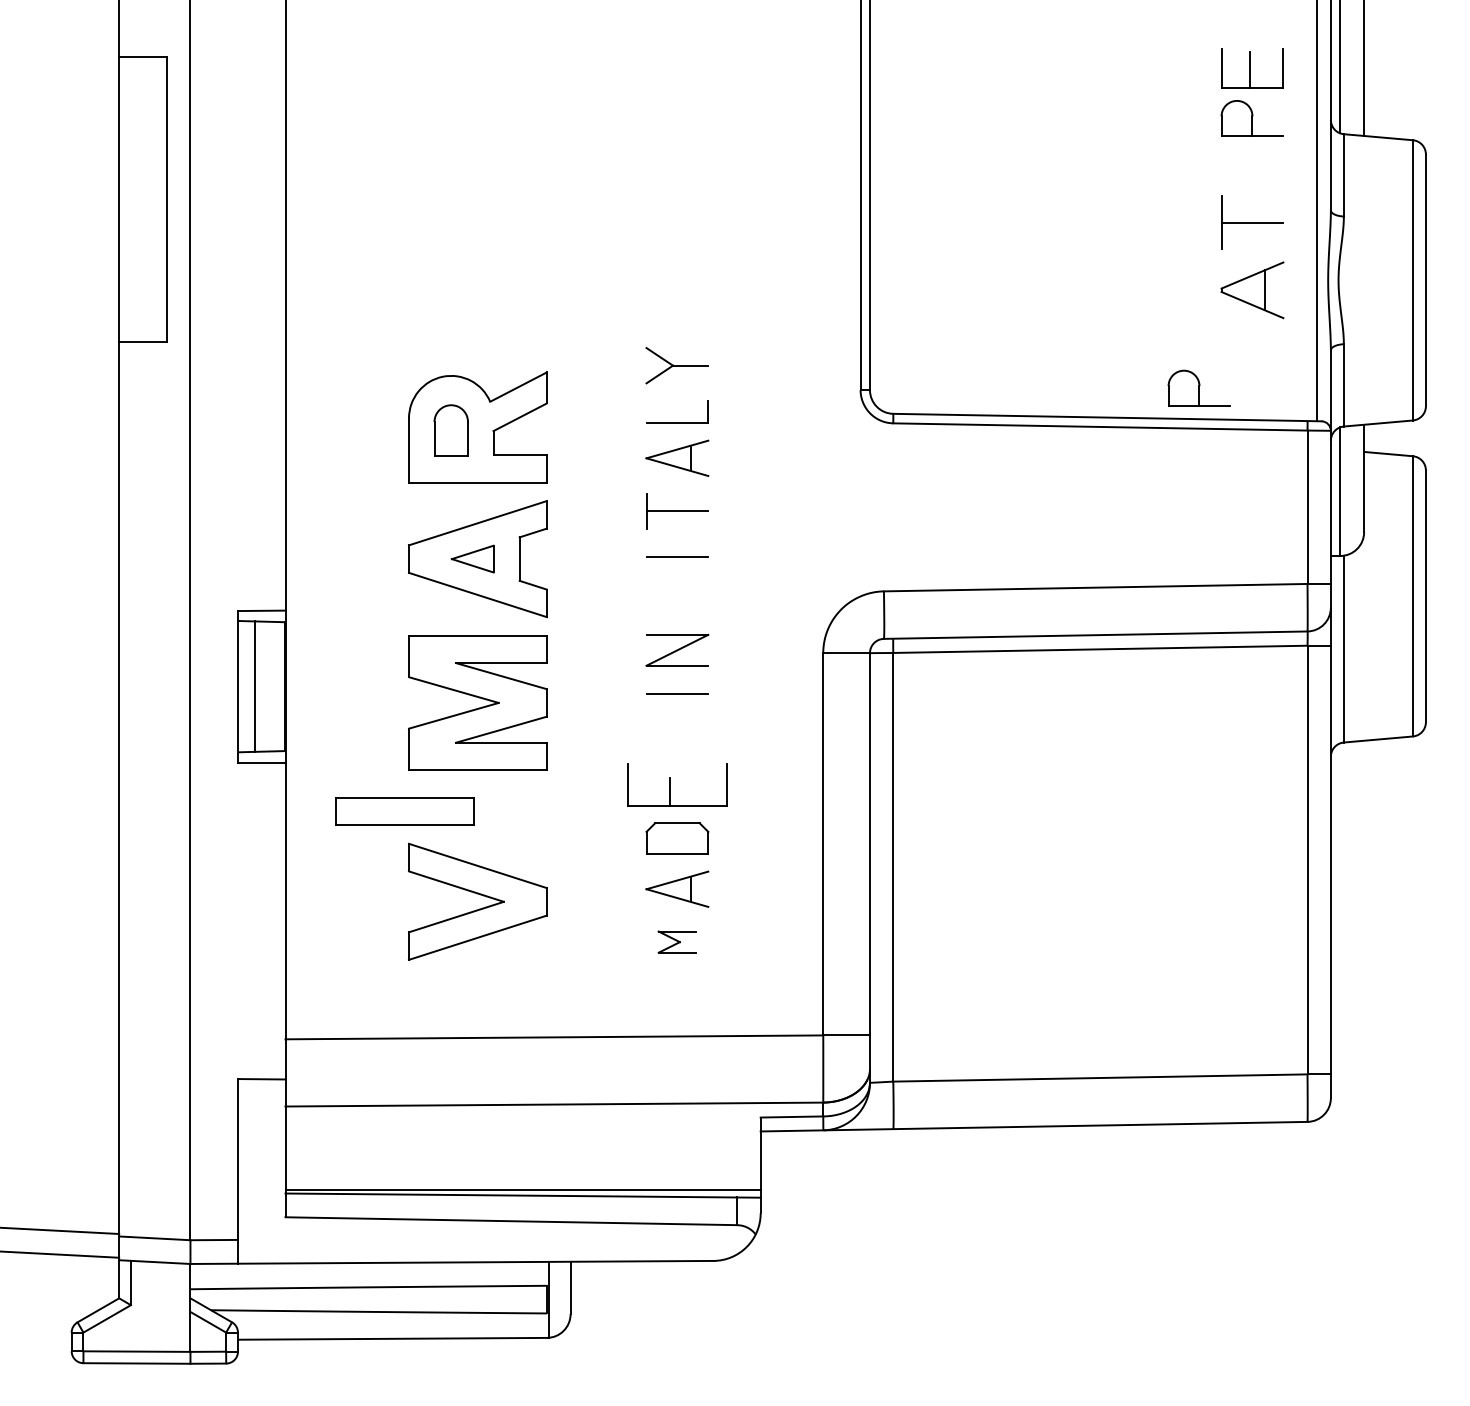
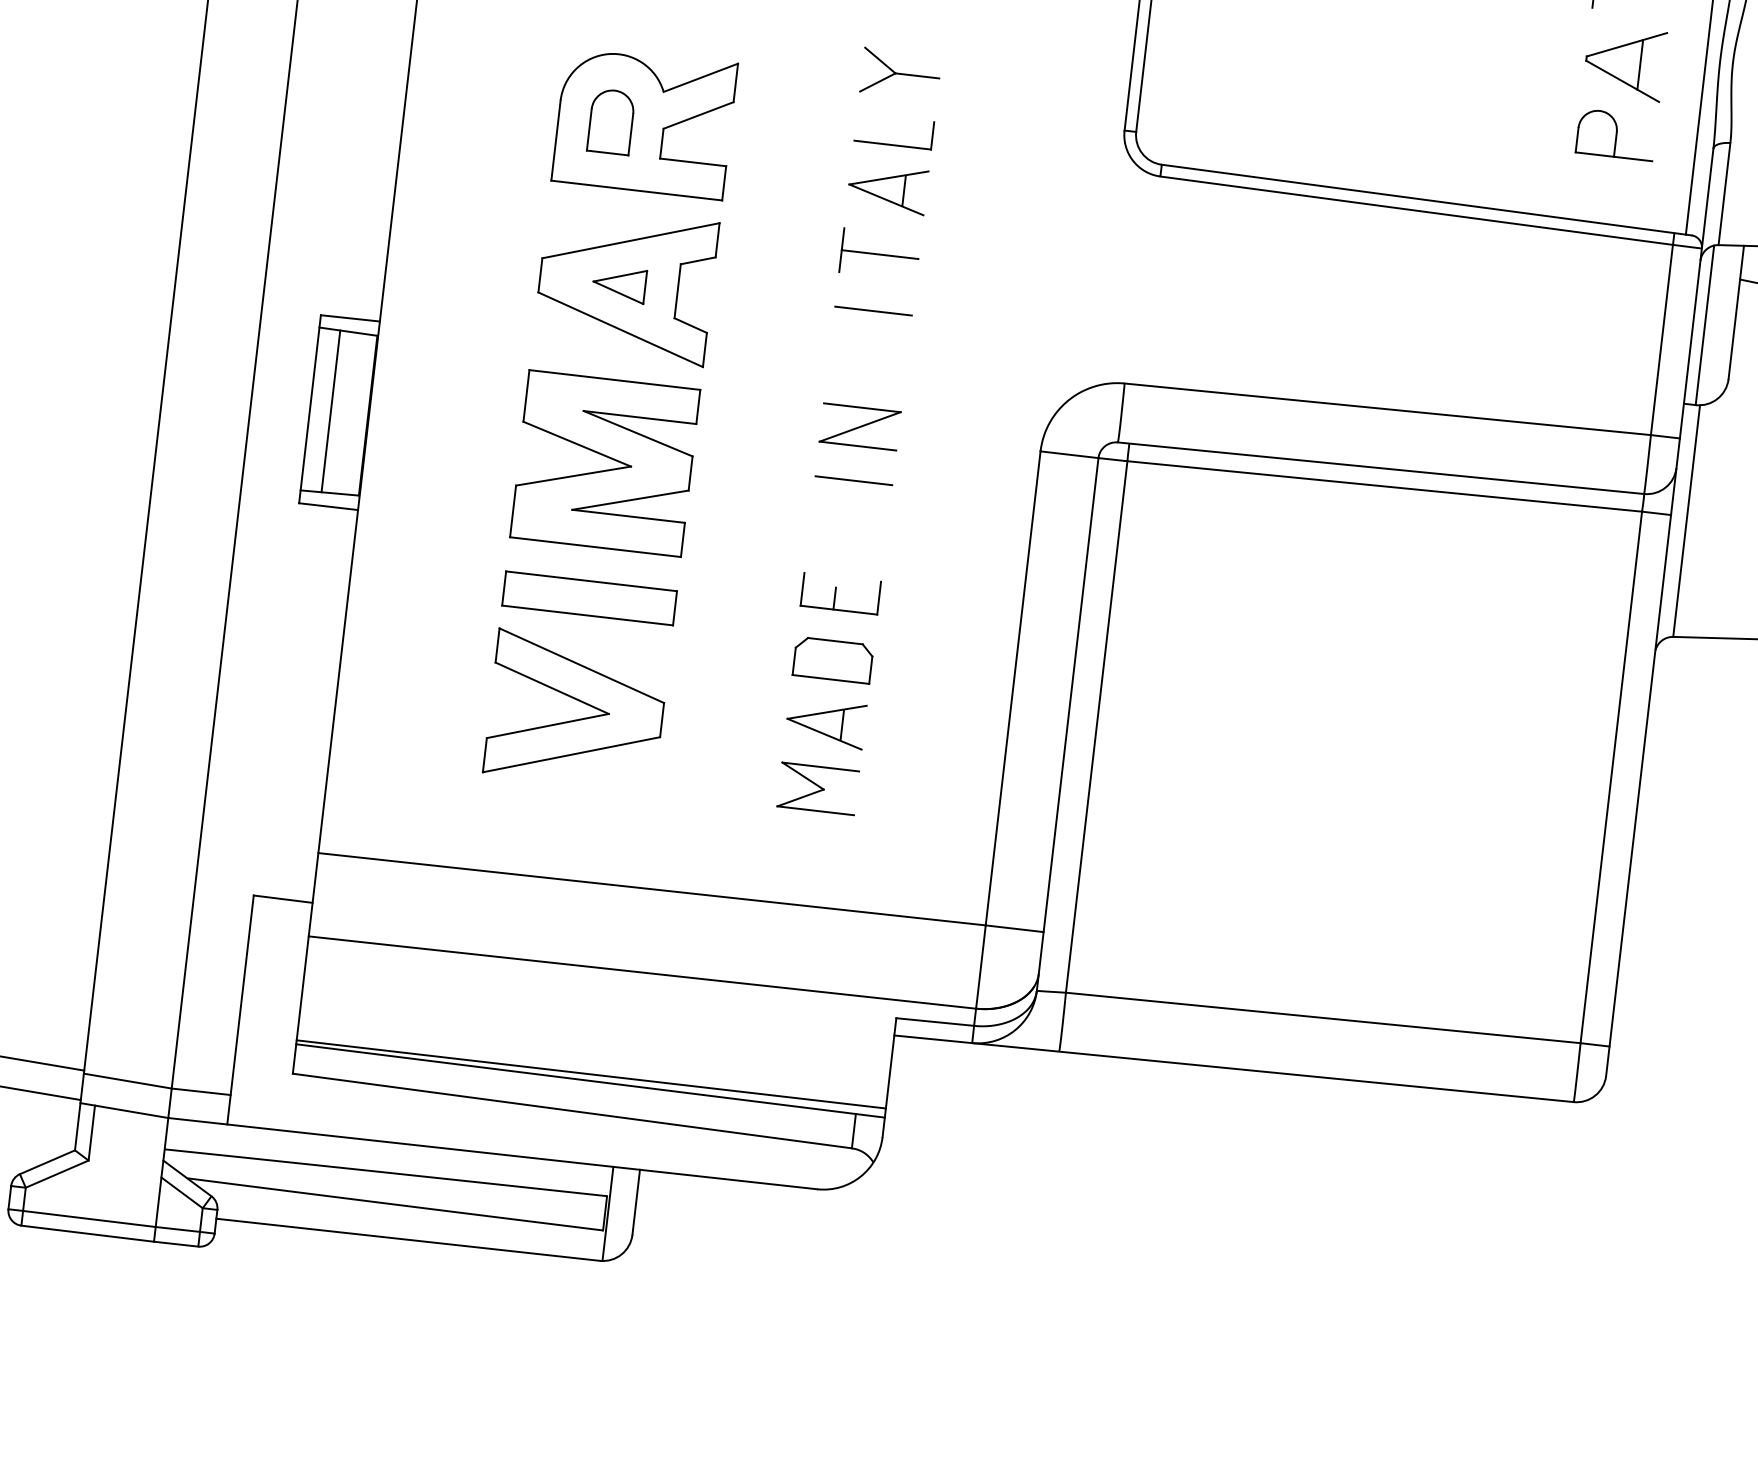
part: (1198, 387) -> (1615, 133), moved
part: (677, 784) -> (840, 593), size x0.62
part: (404, 811) -> (589, 598), moved
part: (676, 941) -> (817, 787), size x1.67

